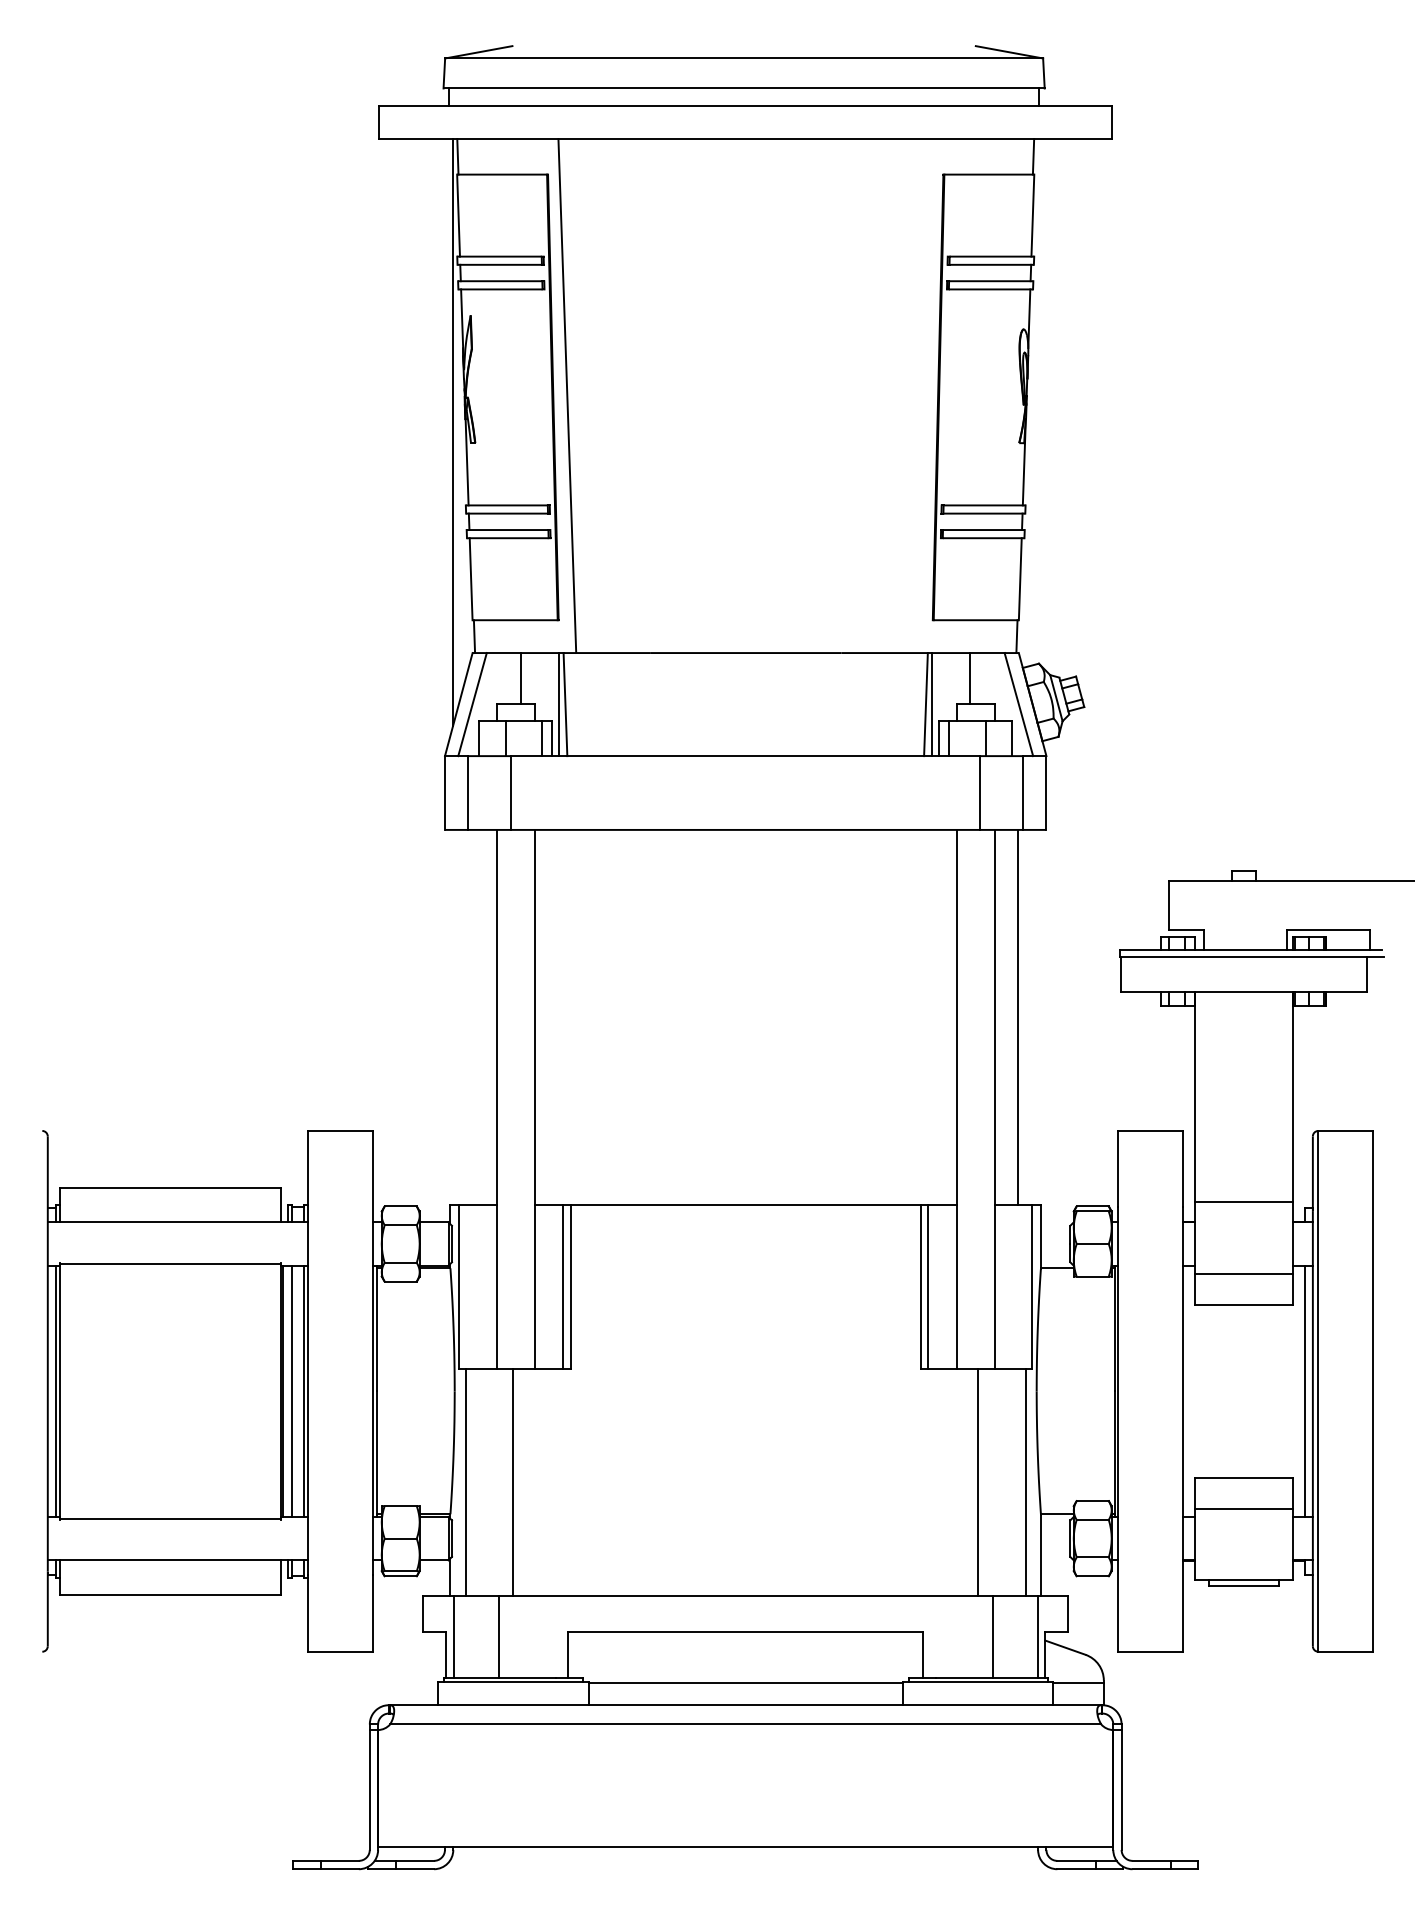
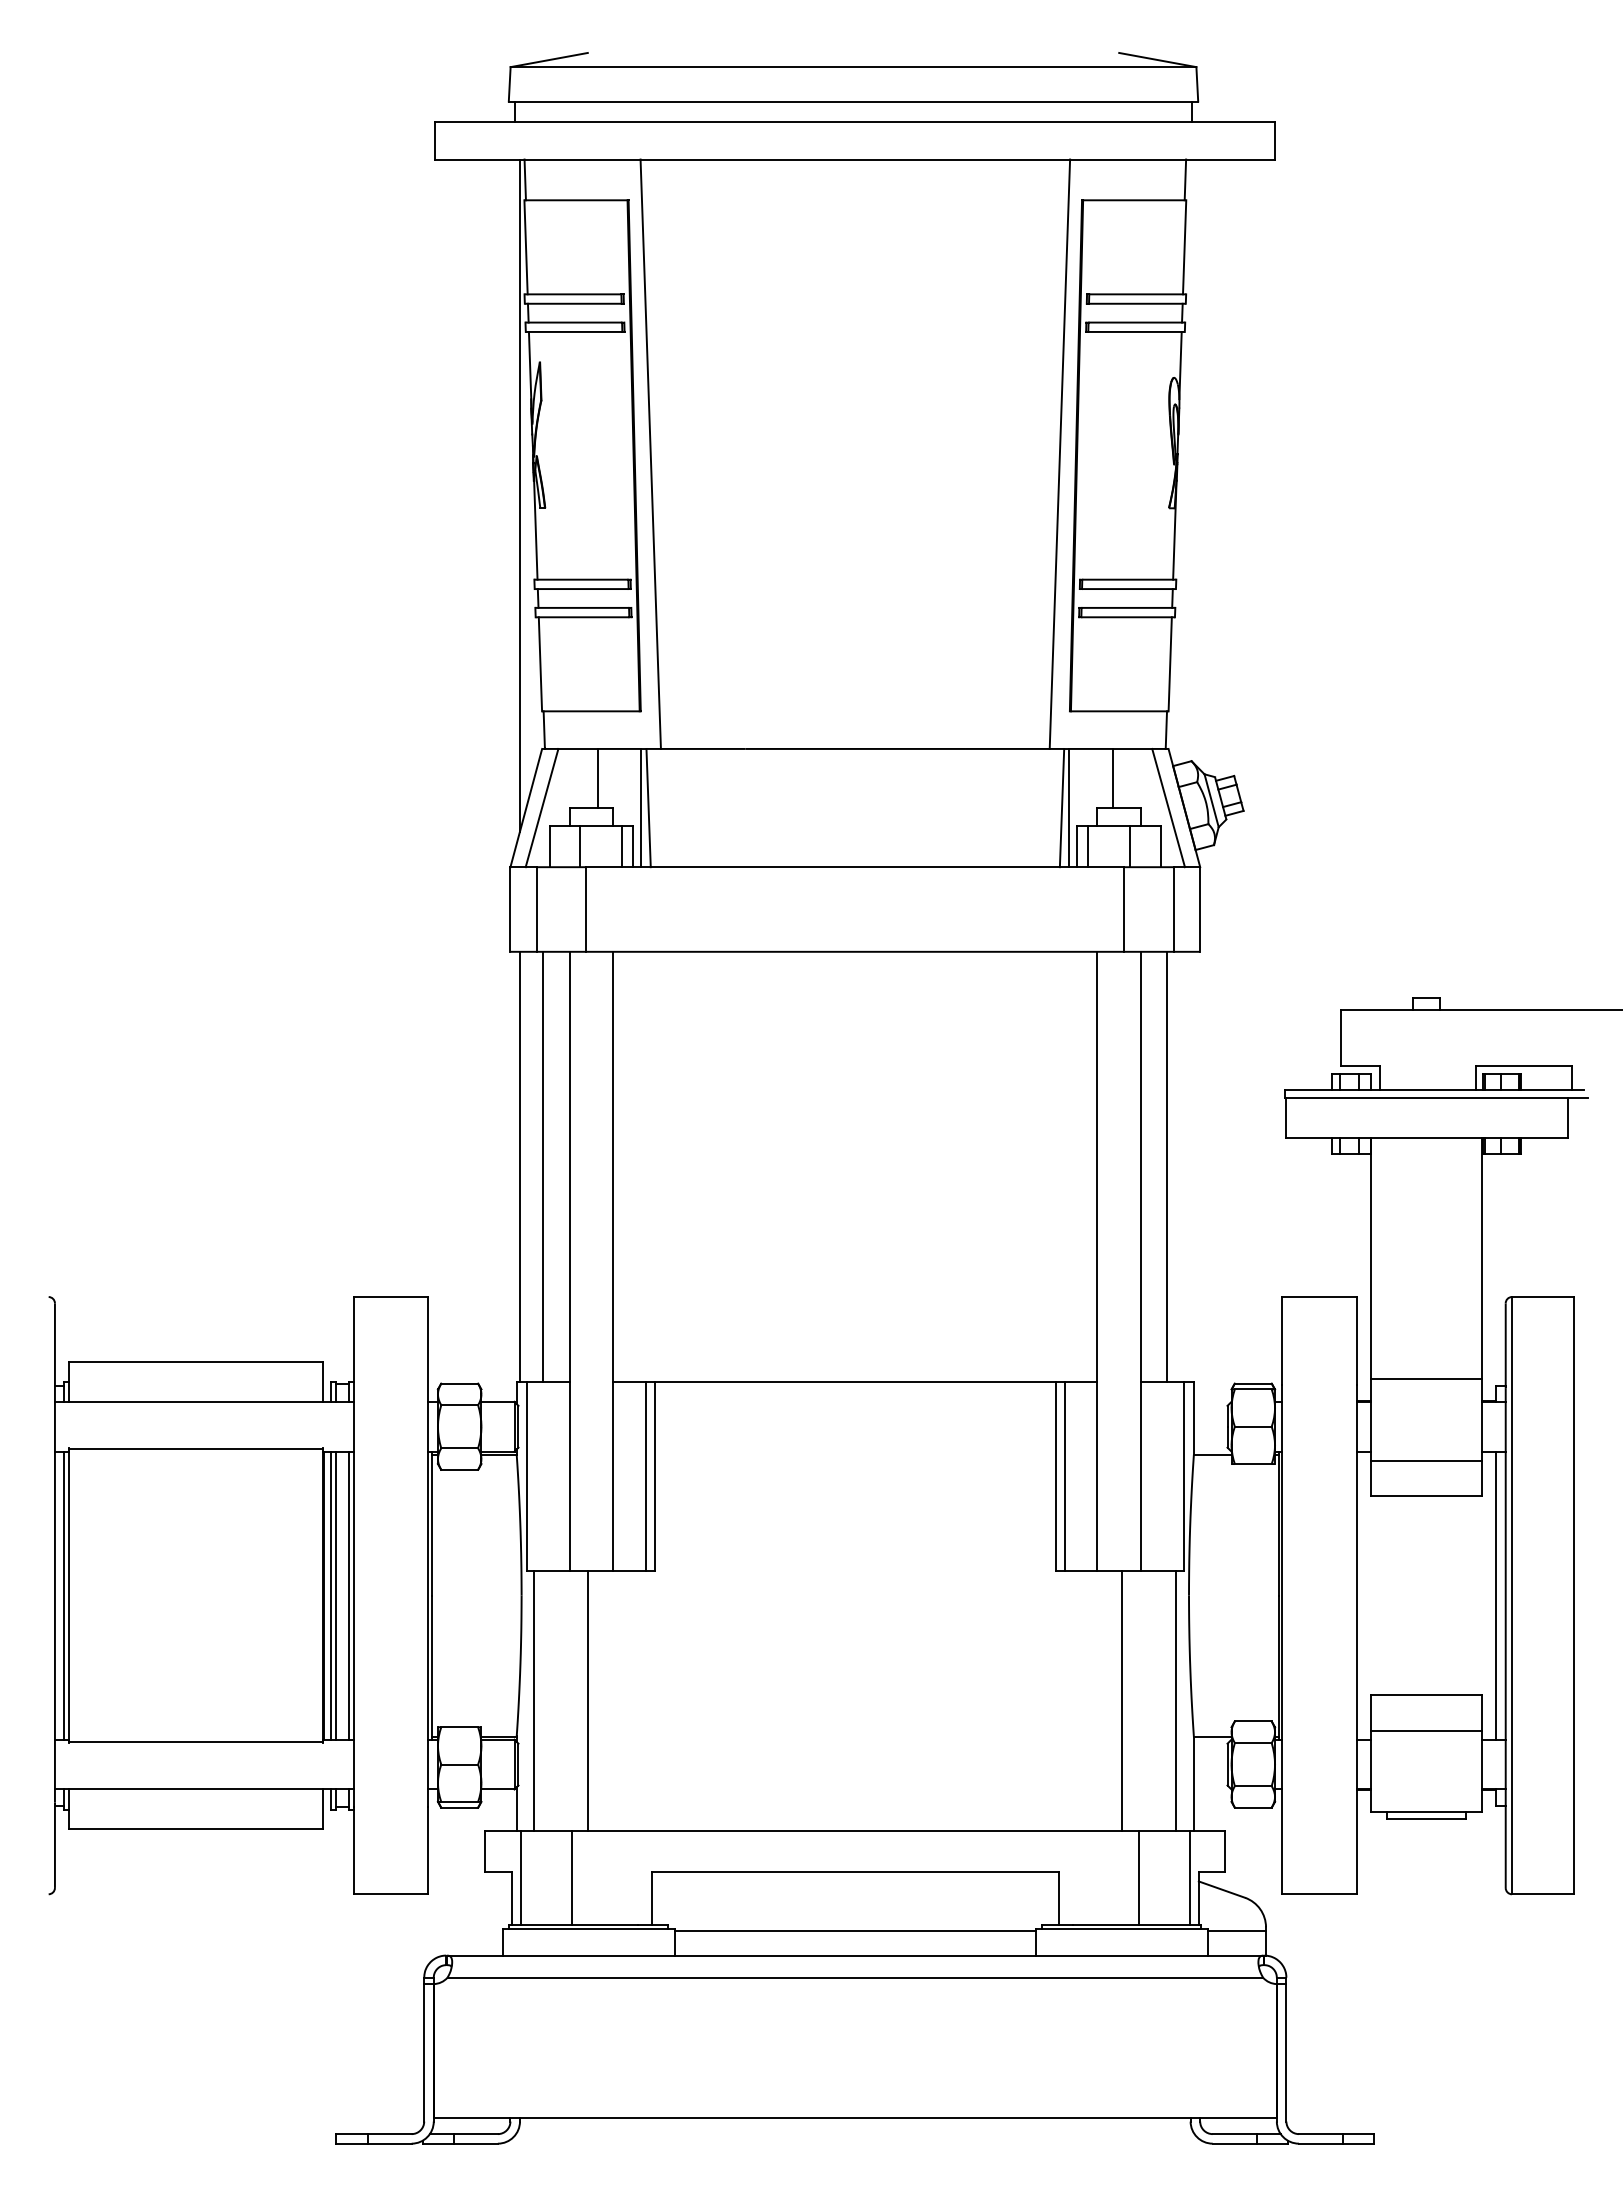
line: (923, 395) -> (1059, 453), added
line: (452, 1017) -> (519, 1166), added
line: (473, 1017) -> (543, 1166), added
line: (288, 1391) -> (330, 1595), added

